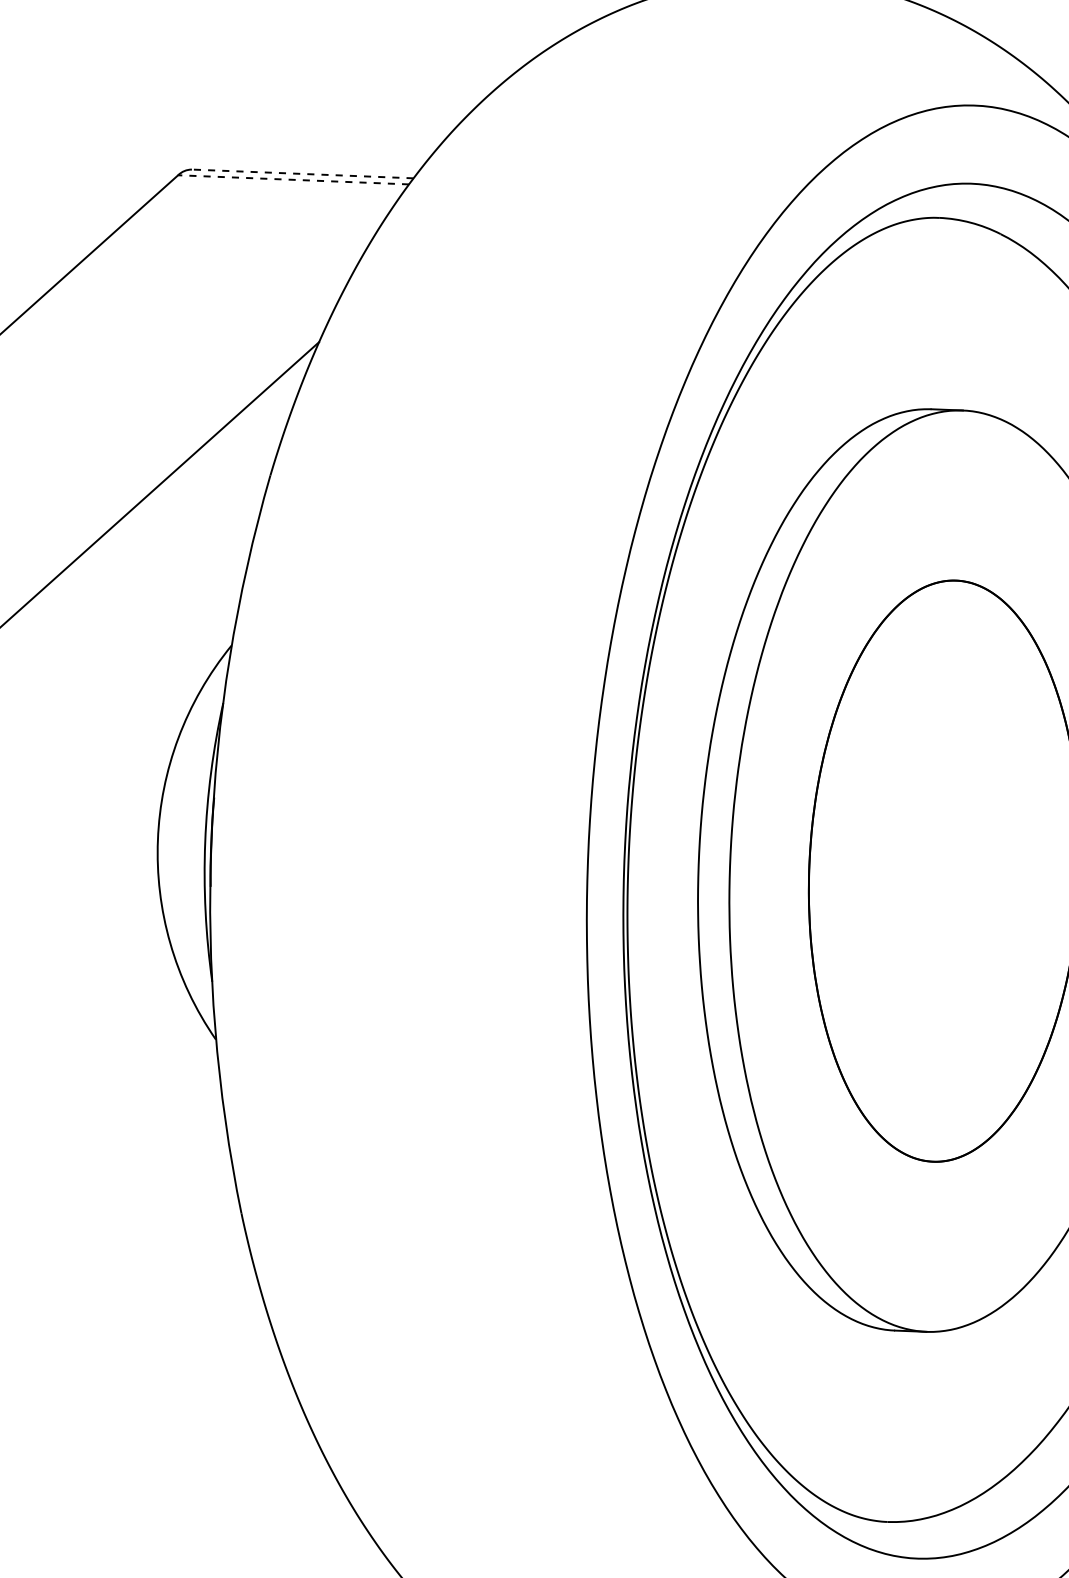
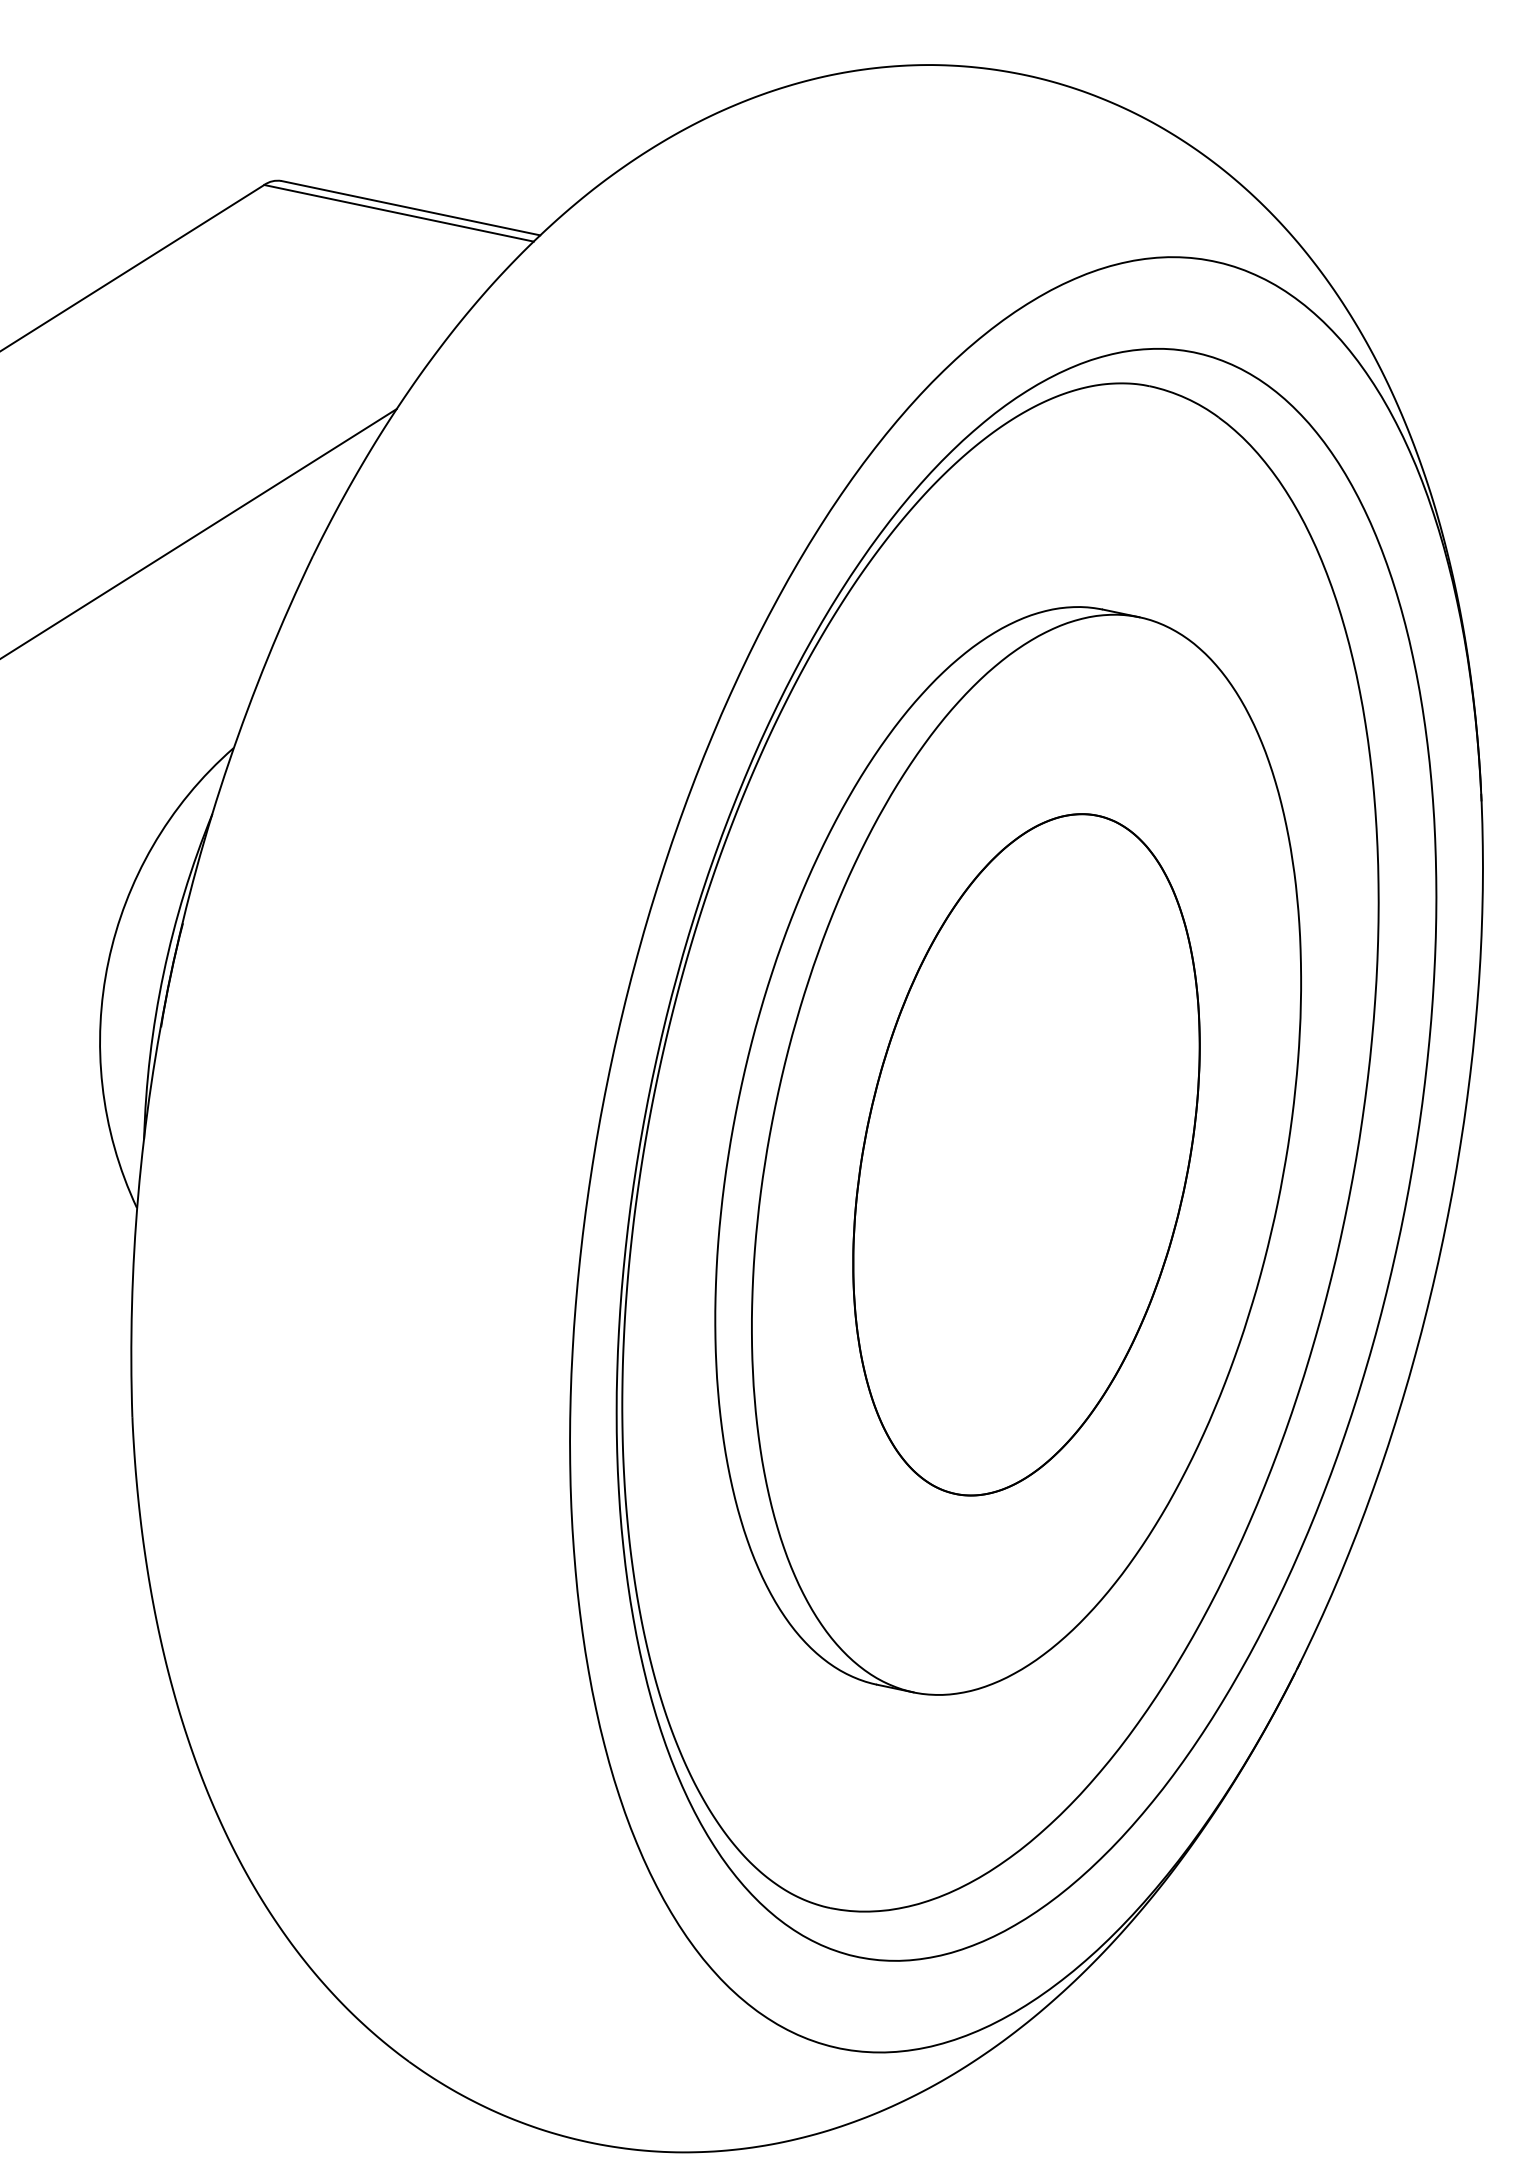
line: (302, 174) -> (410, 208), dashed -> solid
line: (294, 179) -> (399, 213), dashed -> solid

